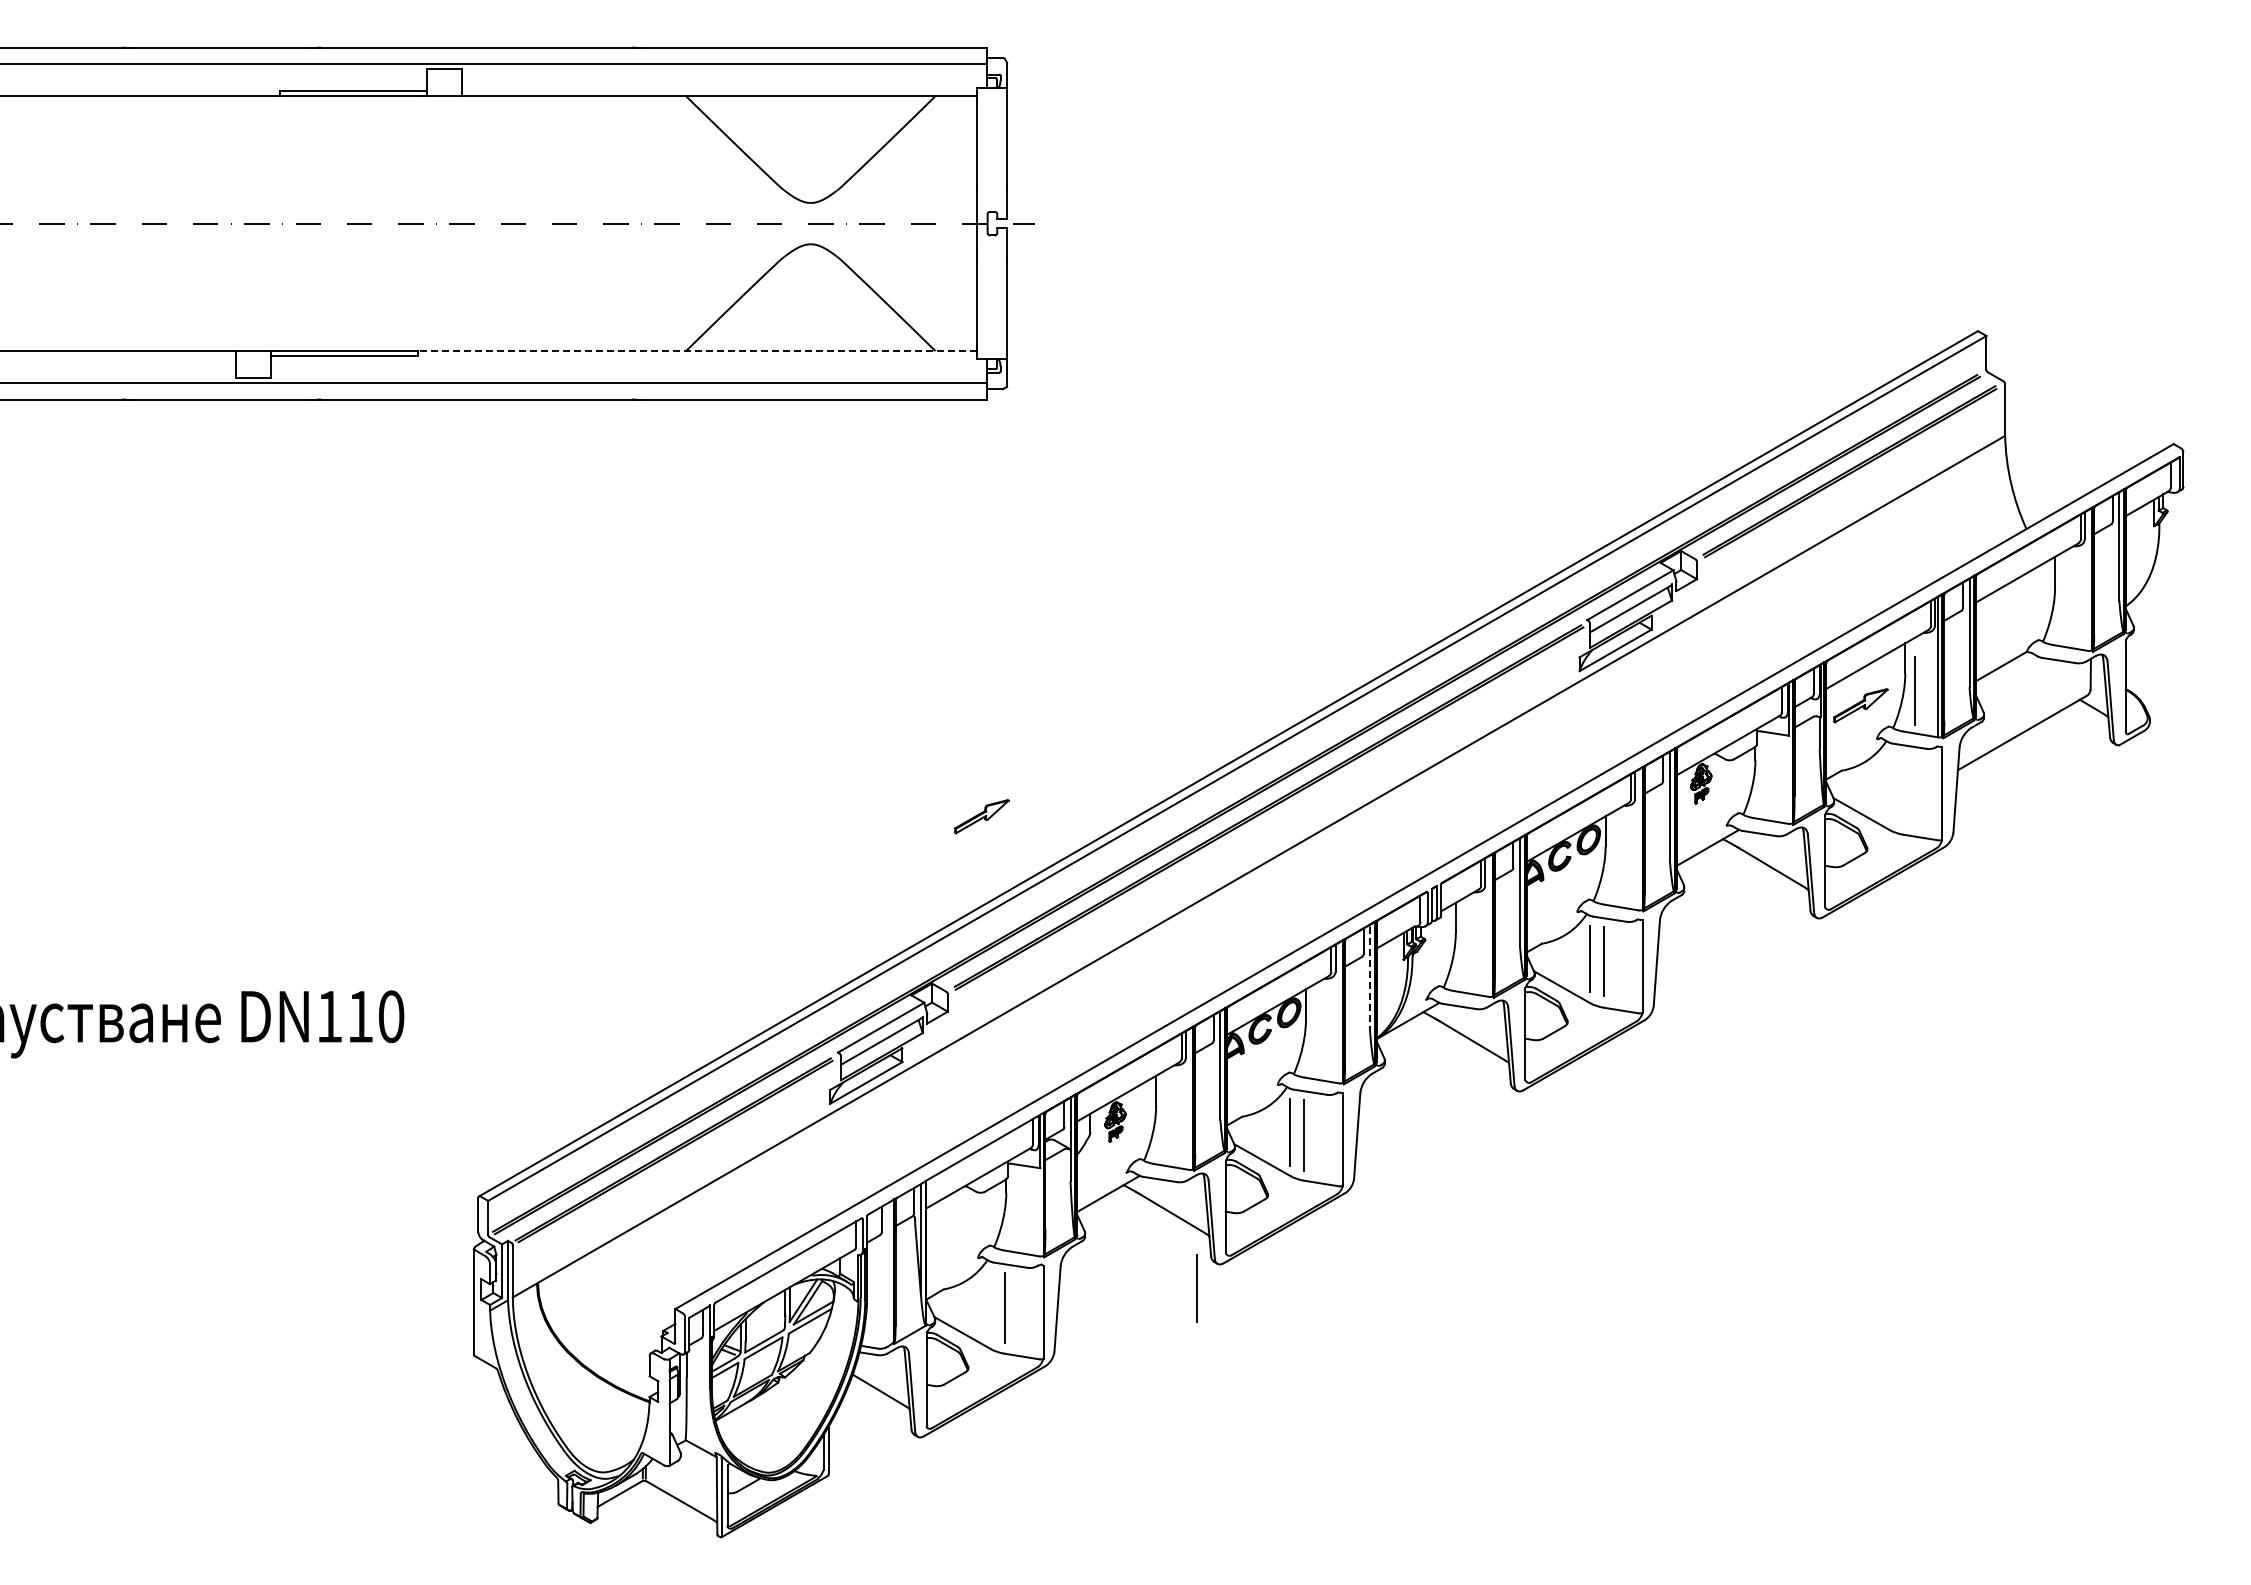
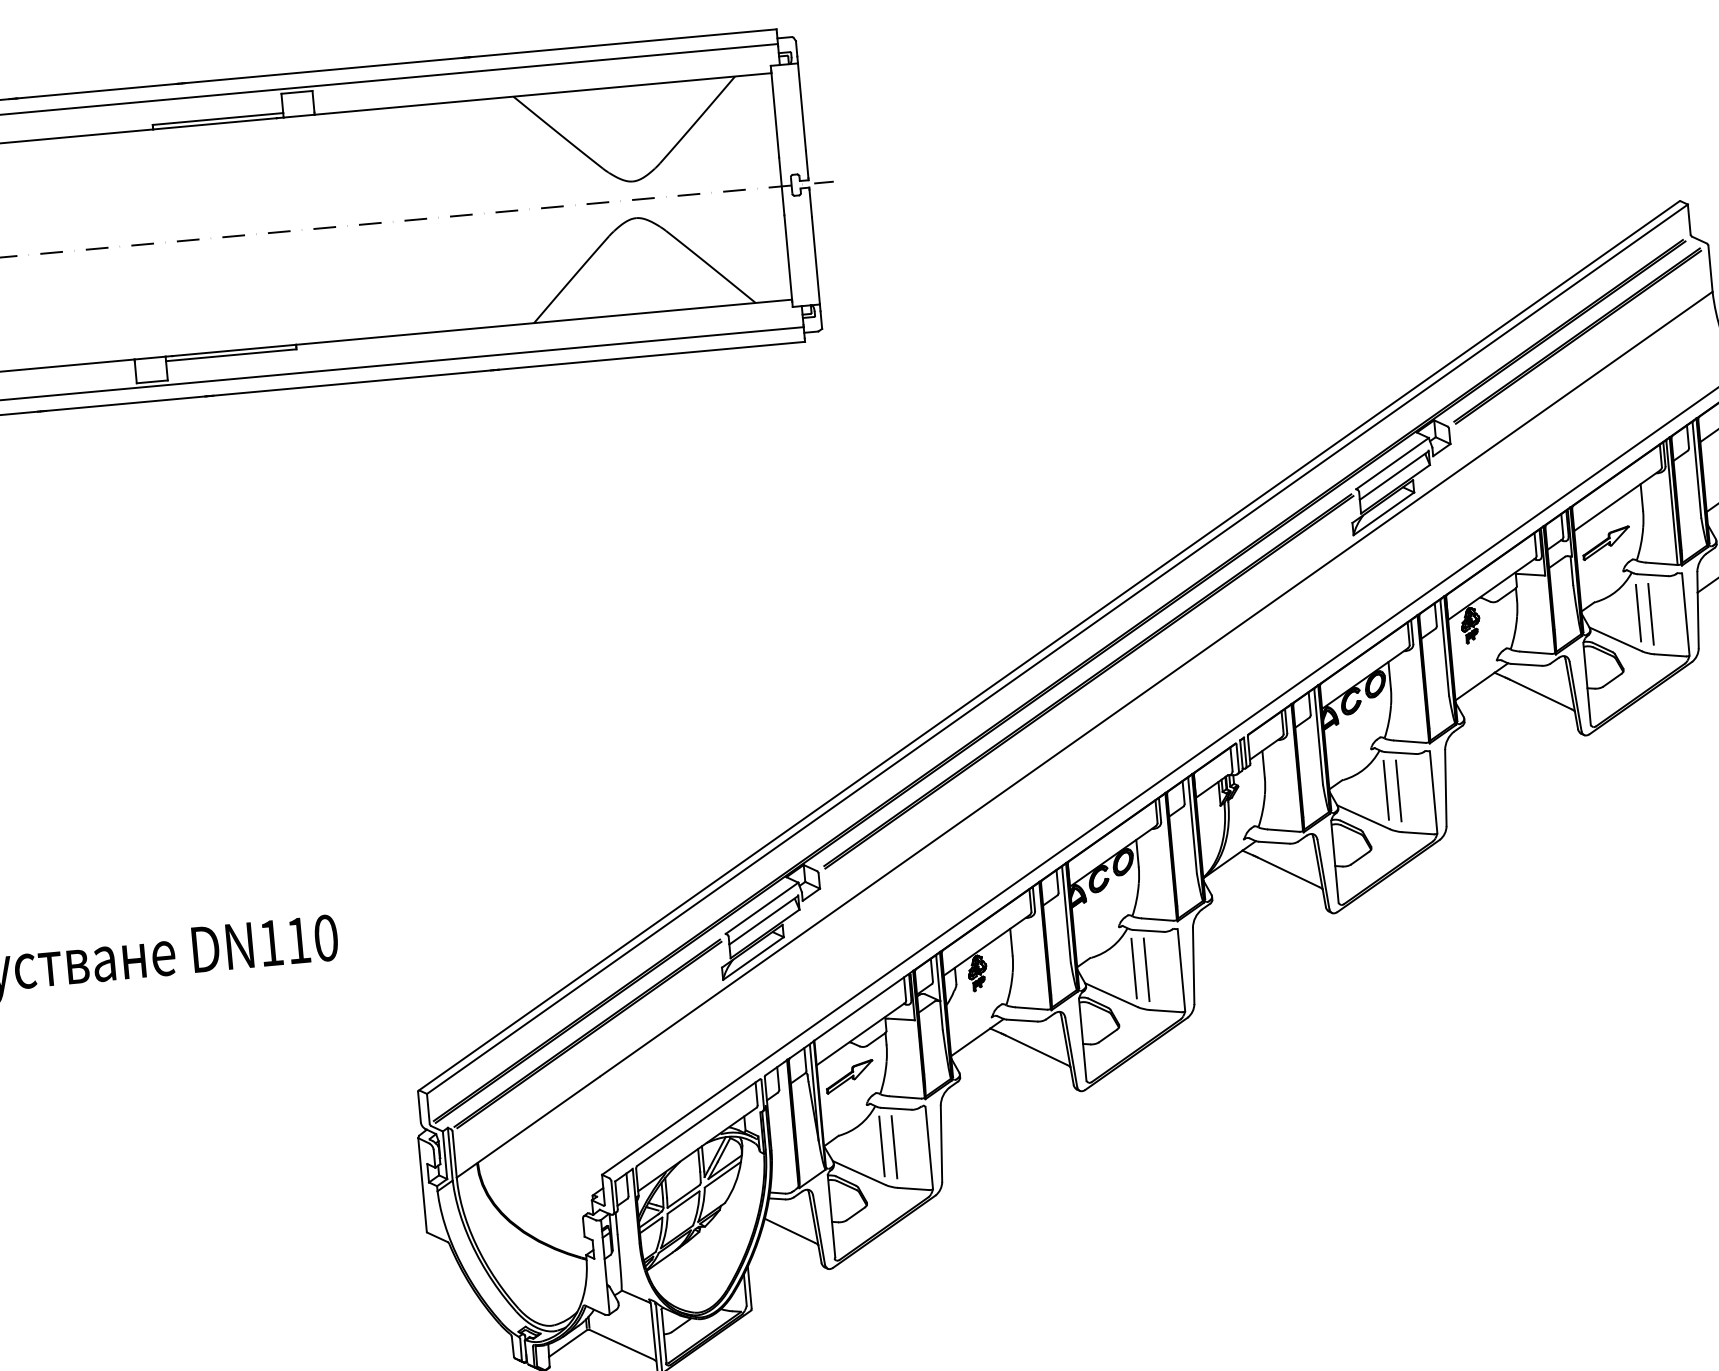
line: (696, 351) -> (543, 322), dashed -> solid
line: (1914, 690) -> (1650, 614), moved
line: (1889, 786) -> (1638, 612), added
part: (981, 816) -> (849, 1076), moved
line: (1370, 979) -> (1192, 825), dashed -> solid
line: (1196, 1288) -> (881, 1146), moved

